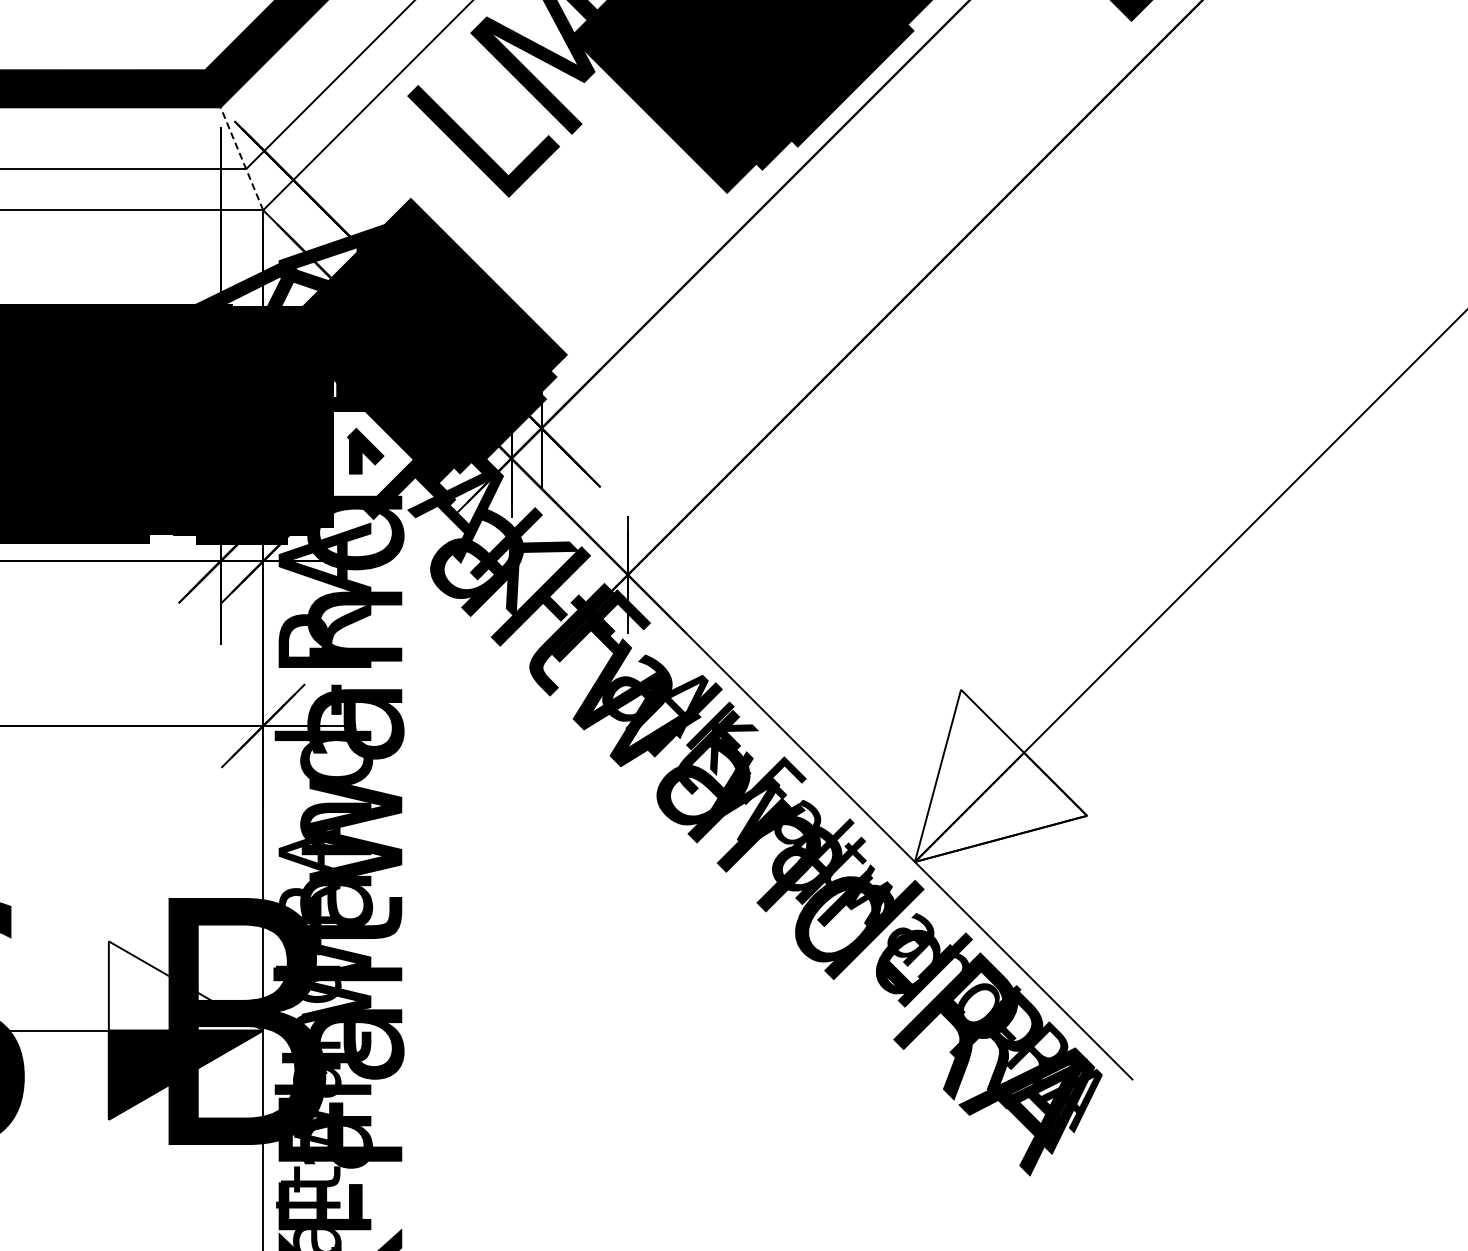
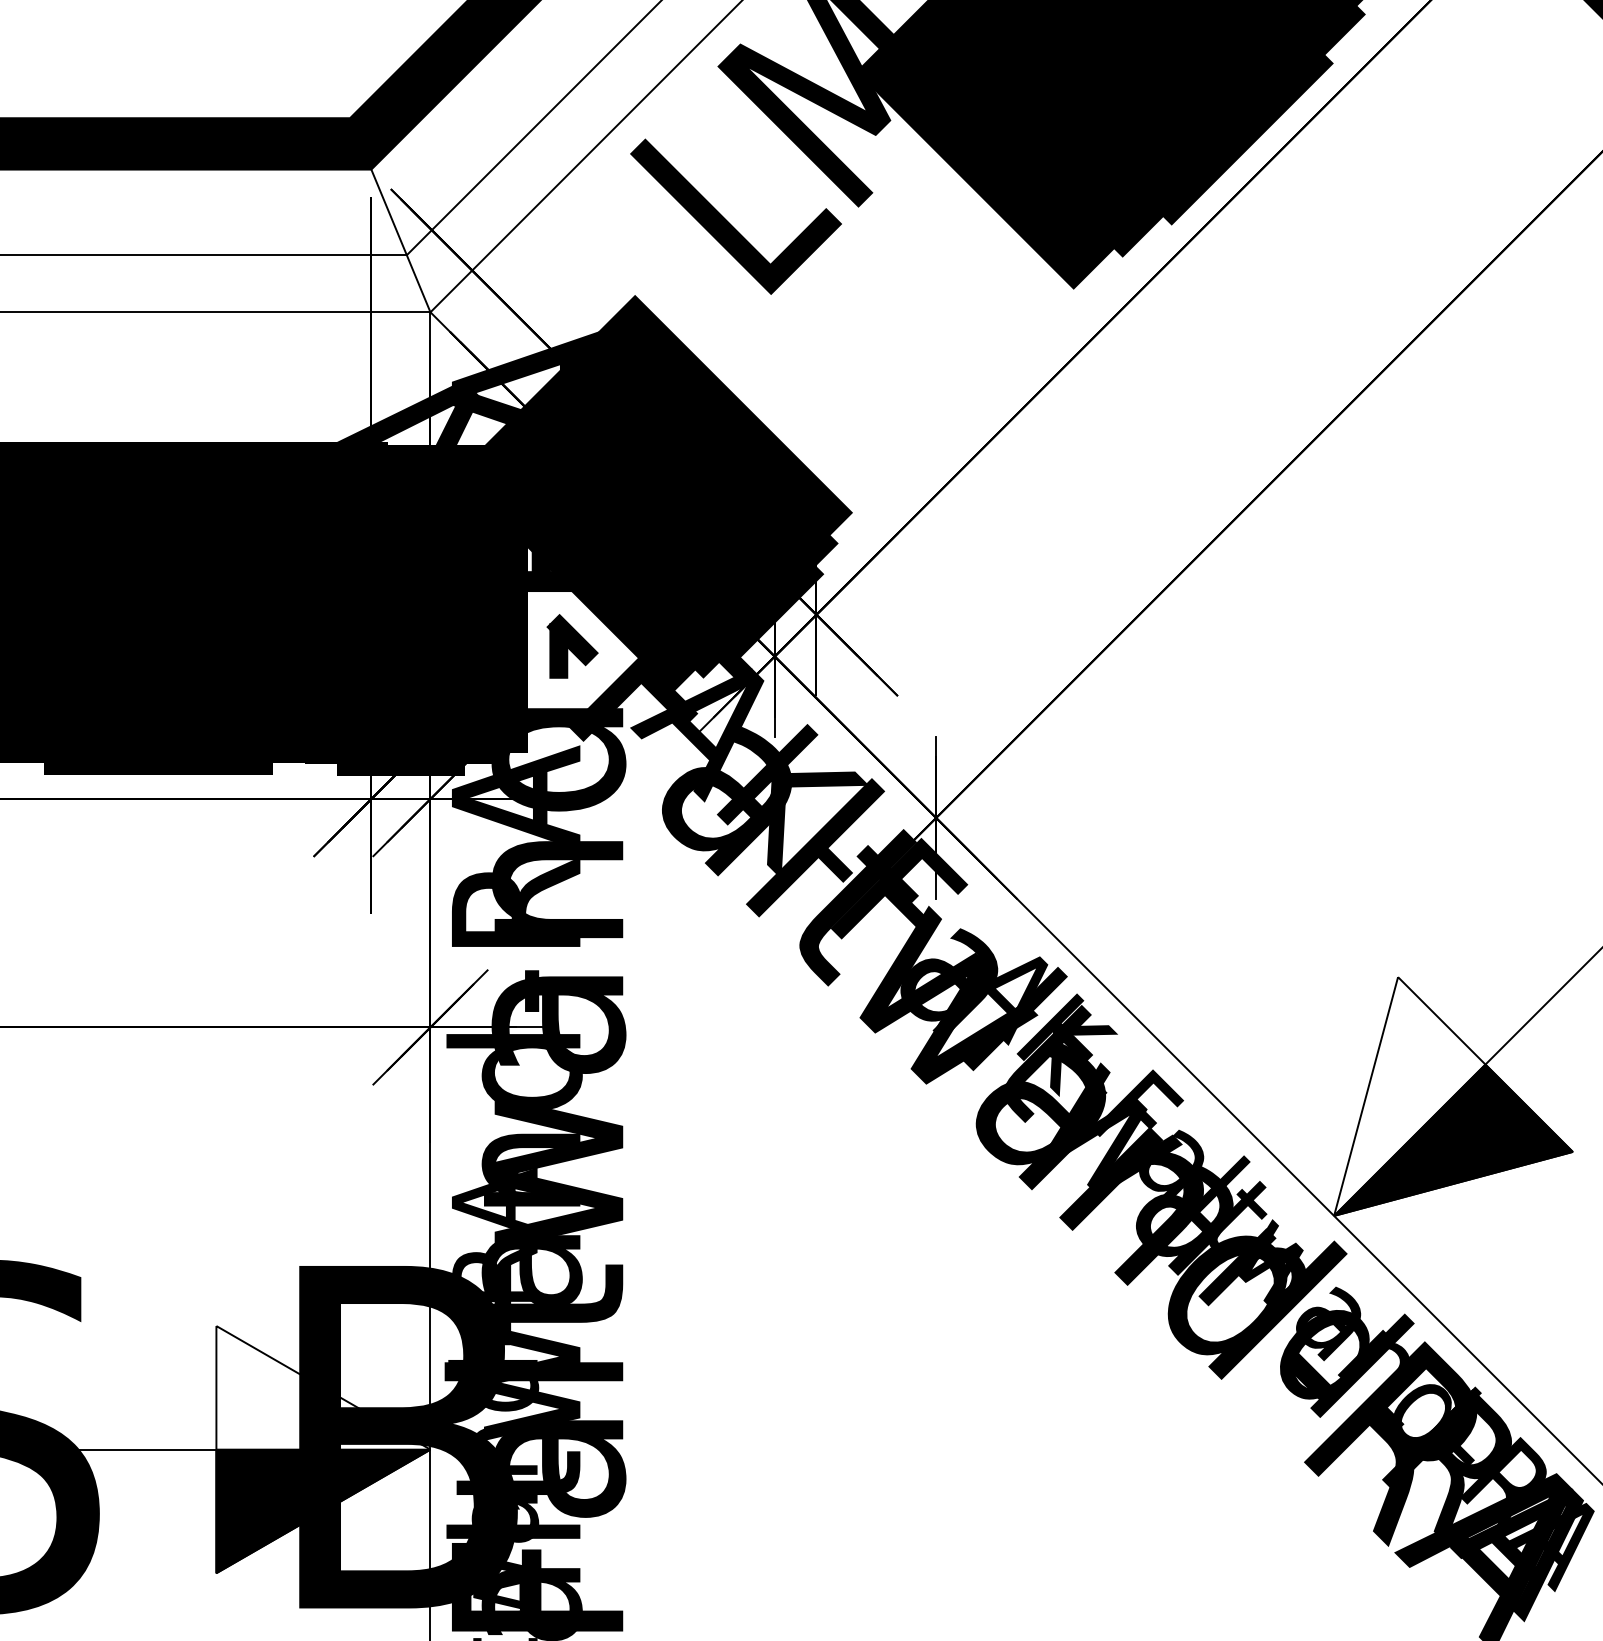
line: (241, 158) -> (400, 240), dashed -> solid
fill: (1000, 806) -> (1452, 1139), added

